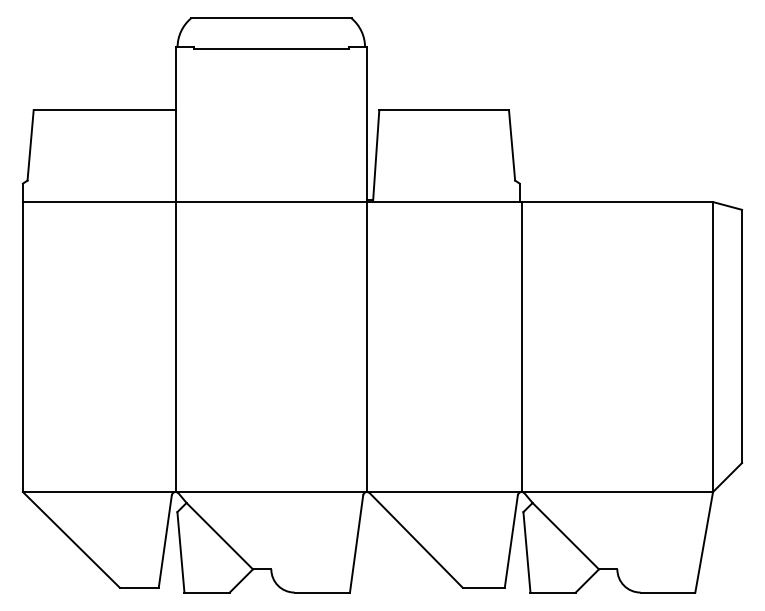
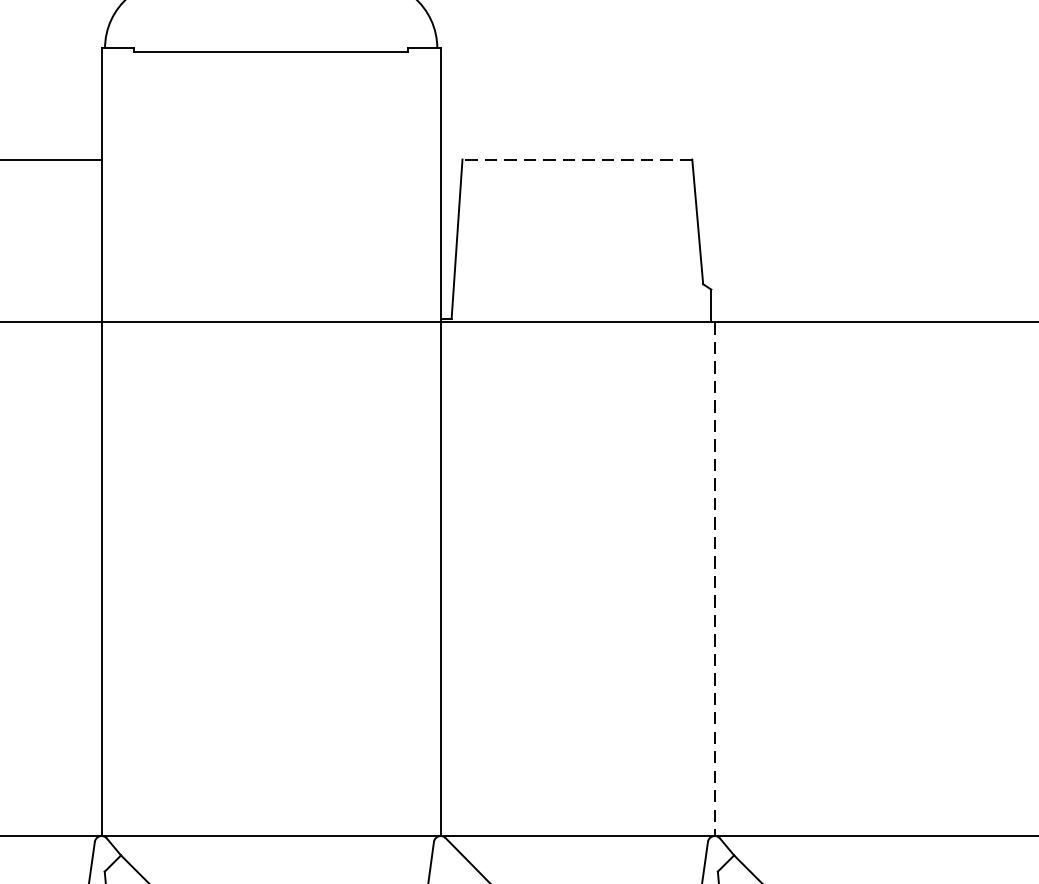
line: (444, 110) -> (578, 160), solid -> dashed
line: (521, 347) -> (714, 579), solid -> dashed

